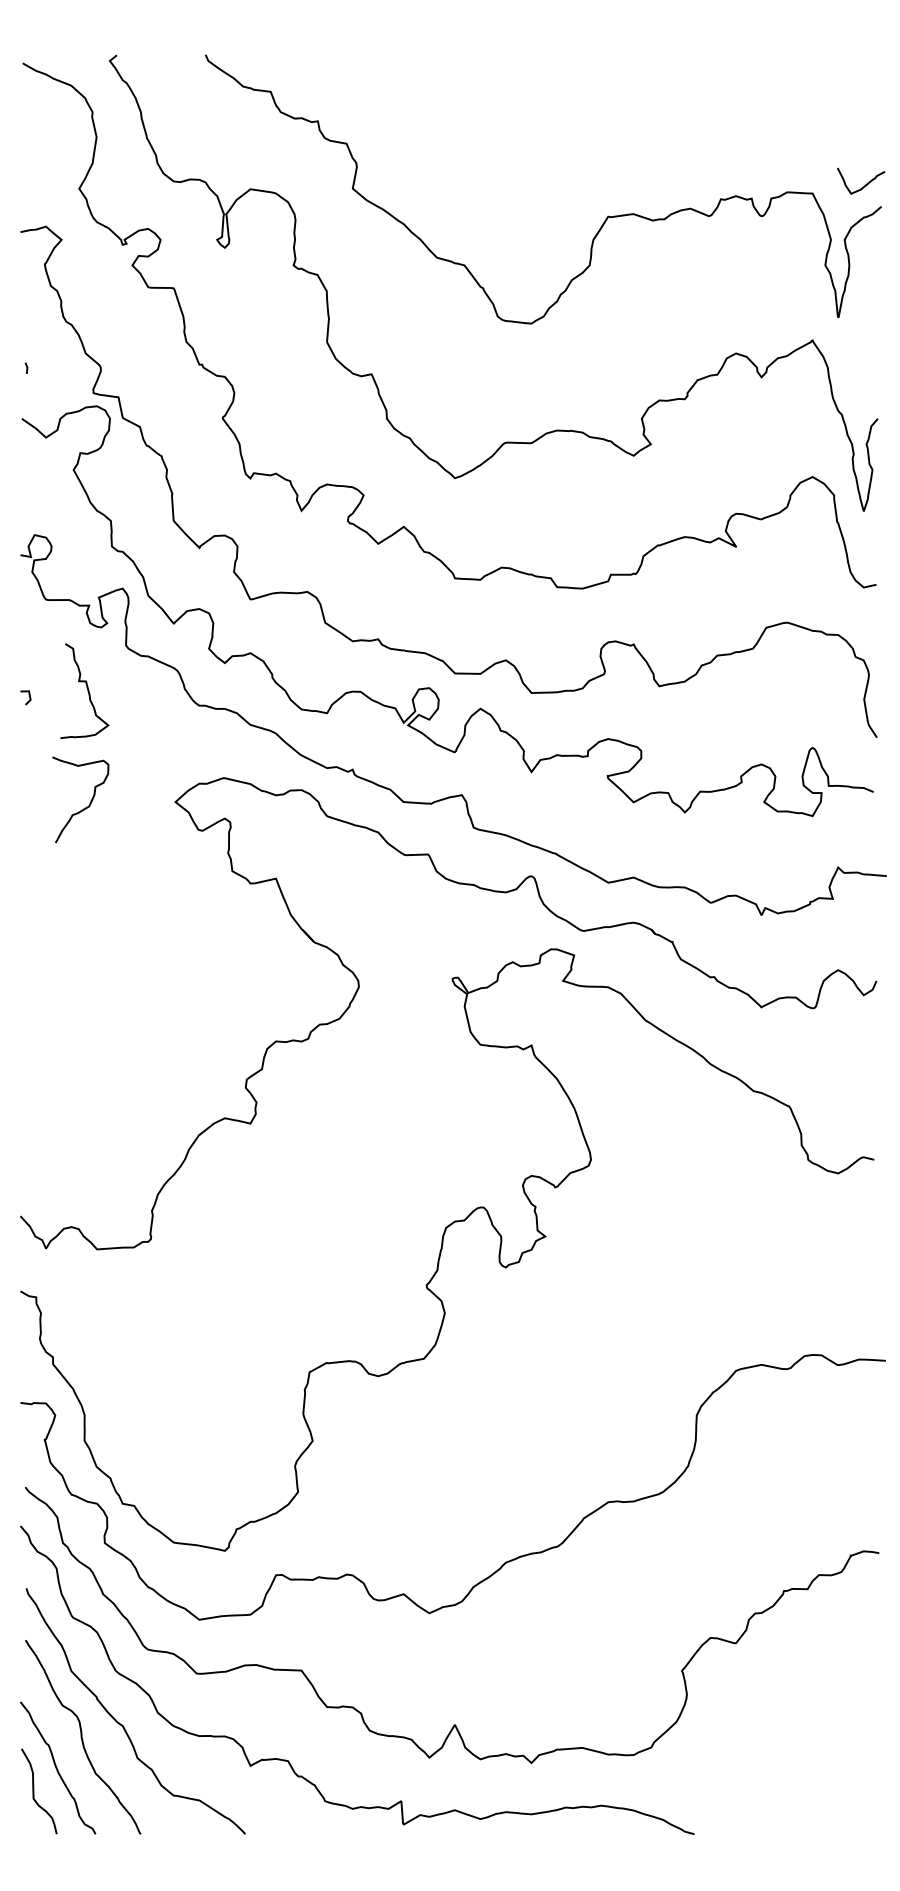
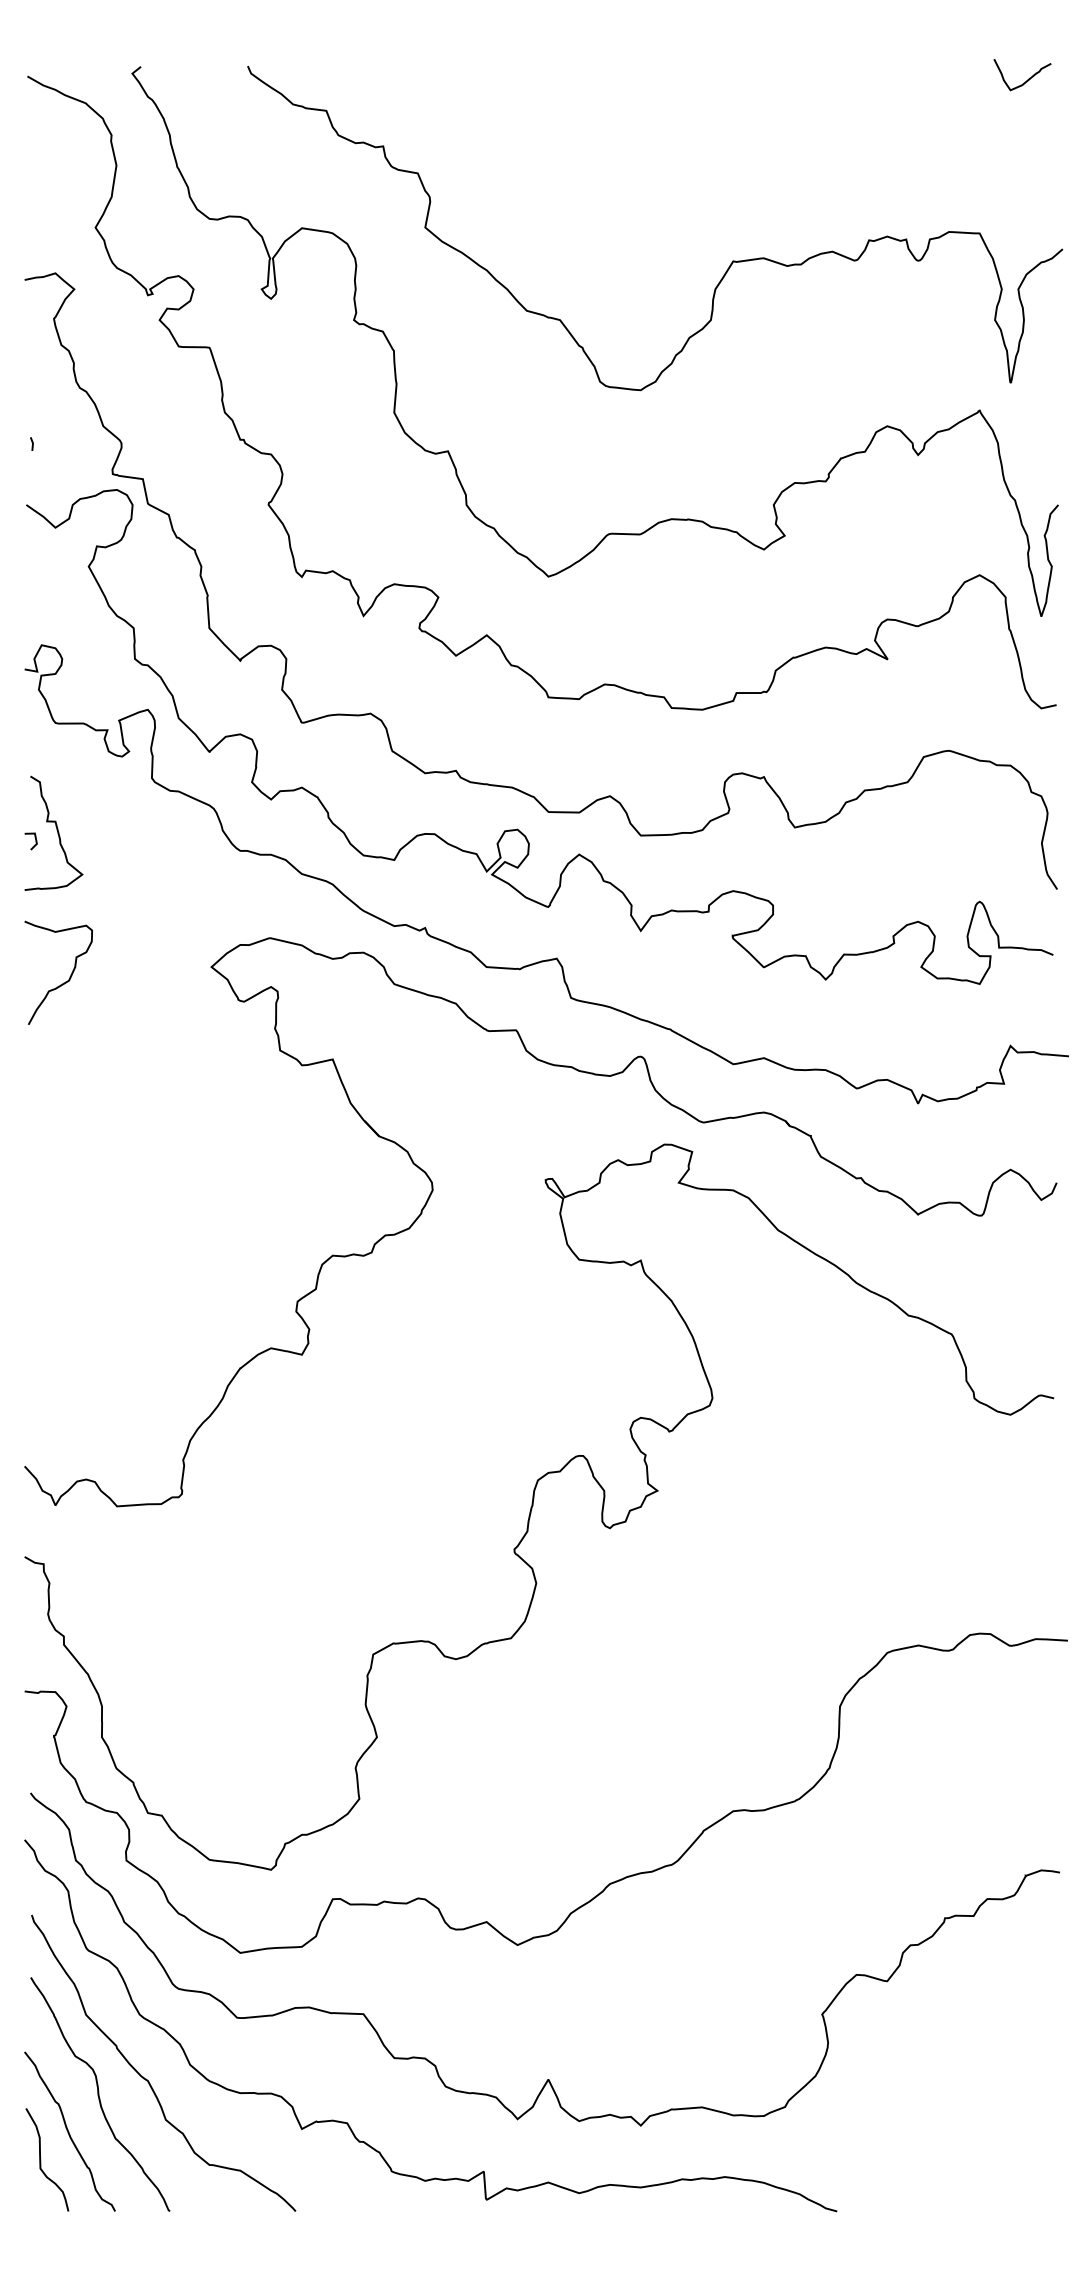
curve: (865, 184) -> (1027, 79), moved
curve: (86, 688) -> (56, 830), moved
curve: (86, 806) -> (65, 980), moved

